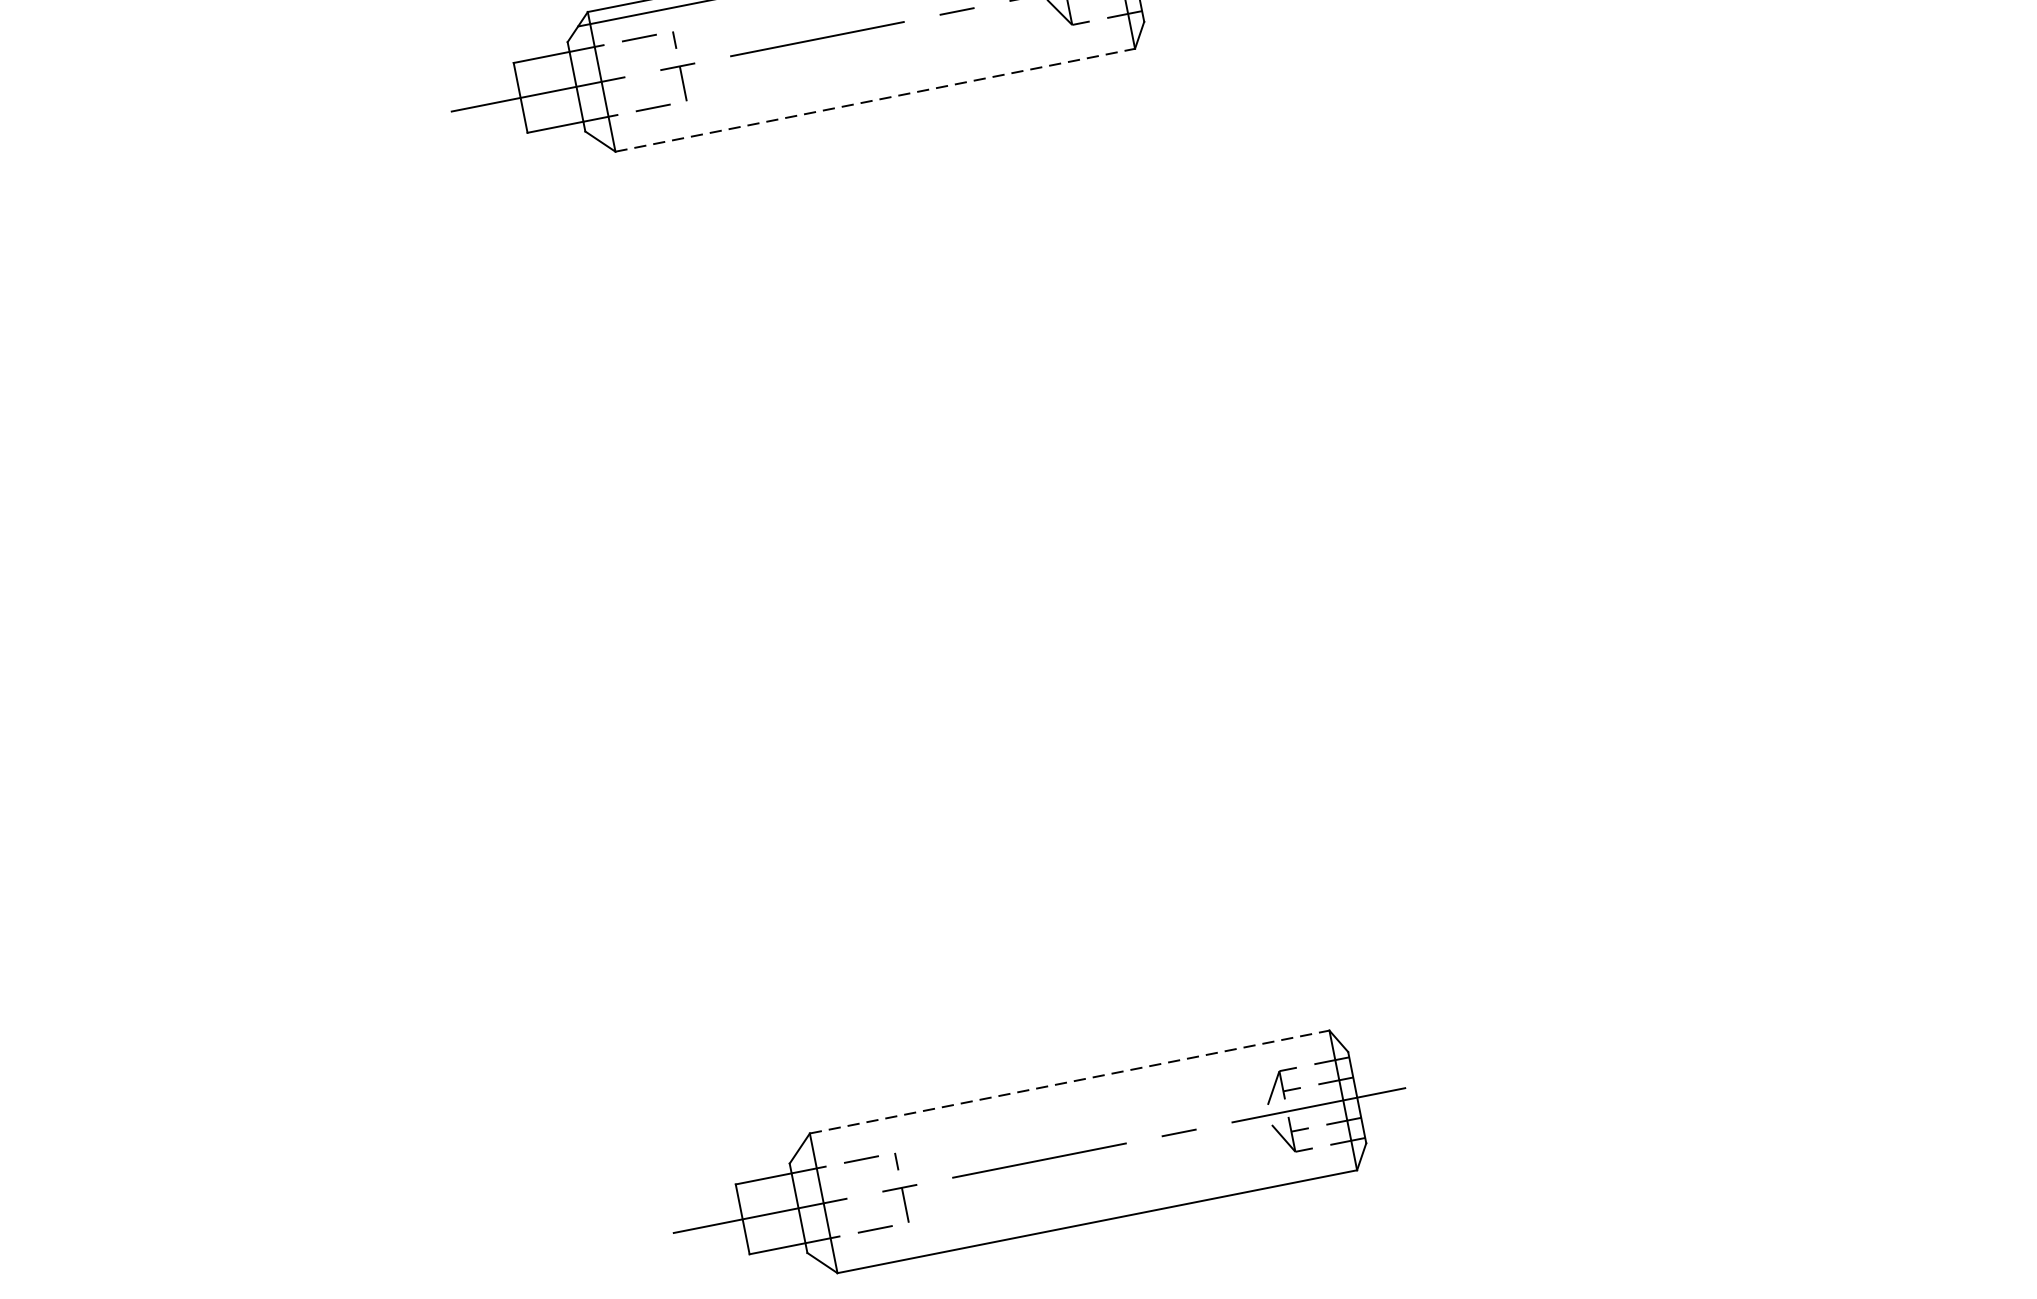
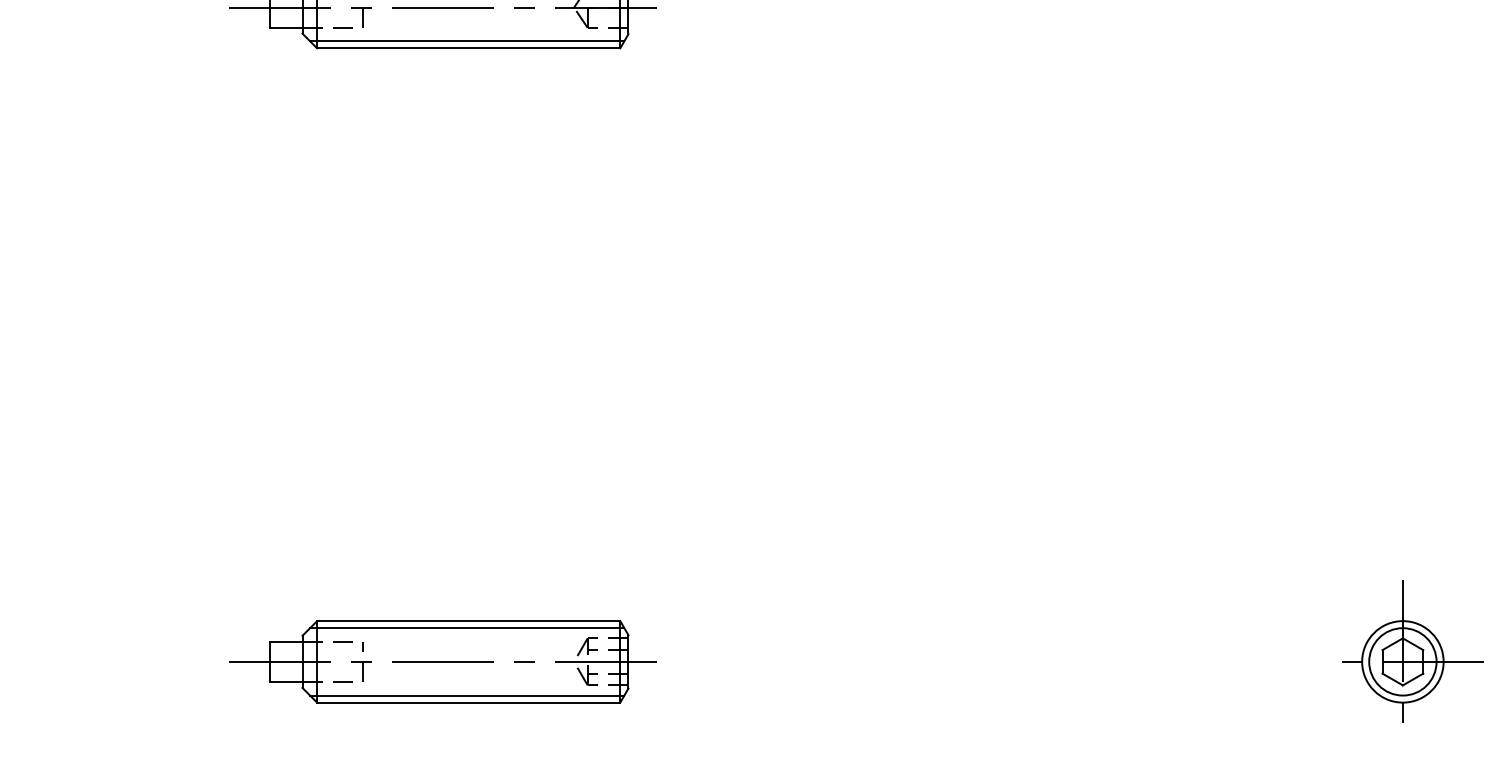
line: (870, 88) -> (467, 41), added
line: (874, 100) -> (468, 48), dashed -> solid
line: (1069, 1082) -> (468, 621), dashed -> solid
line: (1070, 1095) -> (467, 628), added
line: (1092, 1209) -> (467, 695), added

